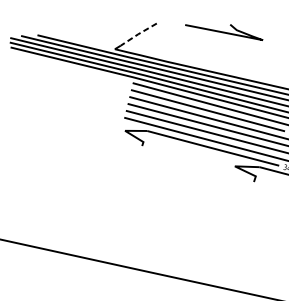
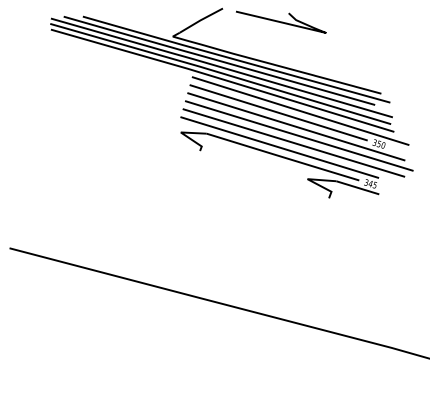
curve: (224, 31) -> (281, 21), moved
line: (138, 34) -> (200, 20), dashed -> solid

